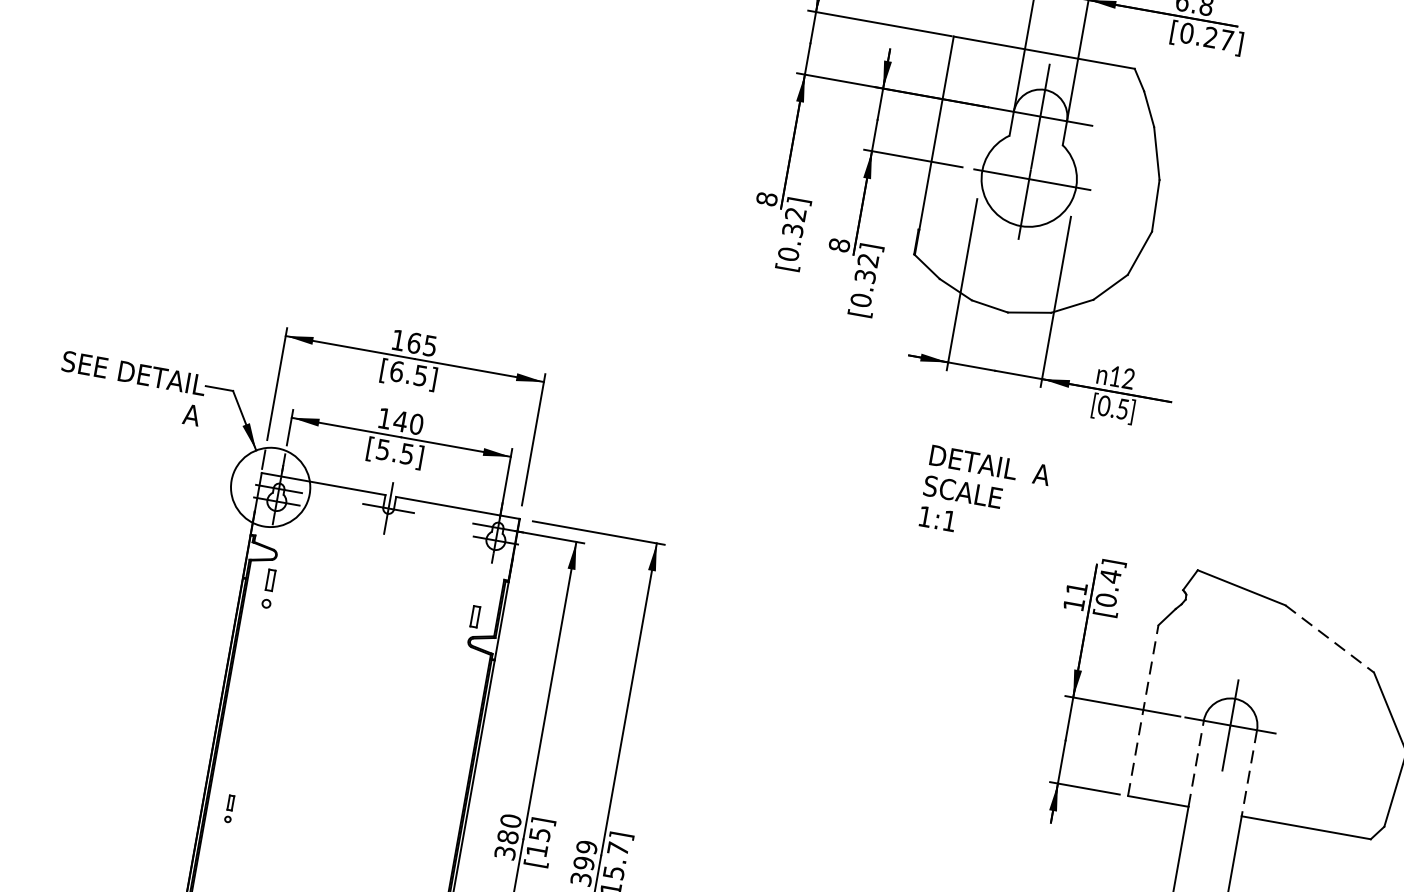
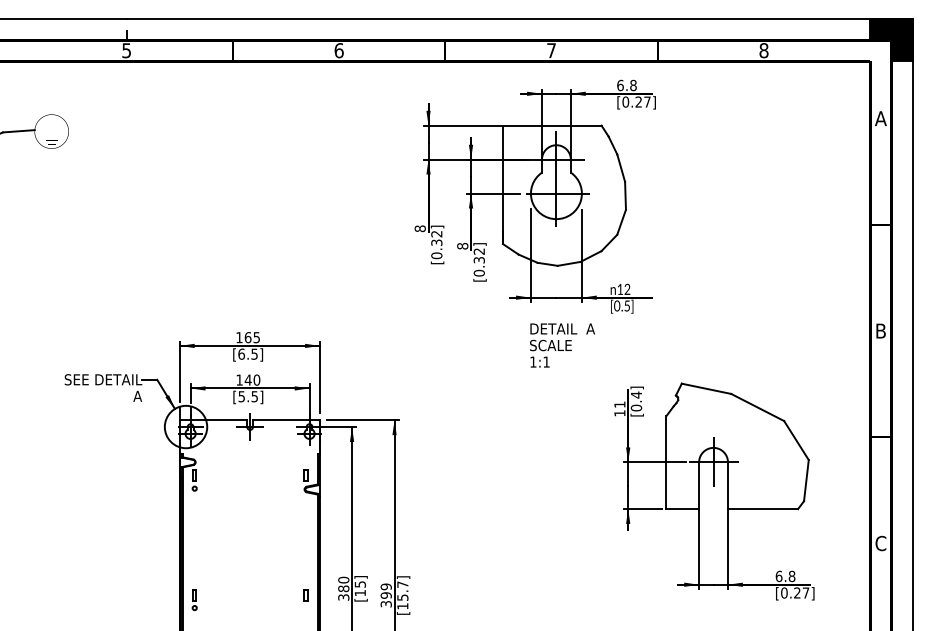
text: (984, 495) -> (562, 345), moved
line: (1329, 638) -> (757, 407), dashed -> solid
line: (1143, 710) -> (666, 462), dashed -> solid
line: (1196, 763) -> (699, 485), dashed -> solid
line: (1248, 774) -> (727, 486), dashed -> solid
part: (229, 809) -> (194, 600), size x1.43
part: (435, 836) -> (305, 595), added

